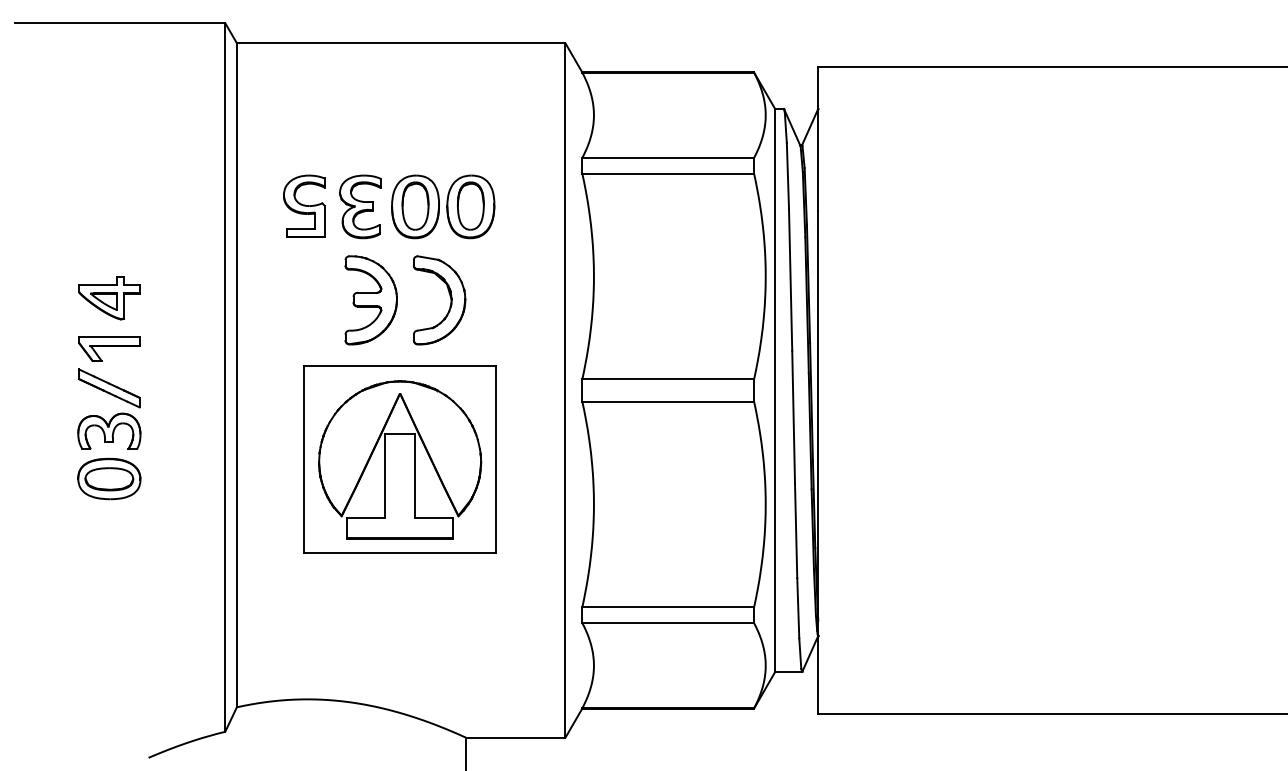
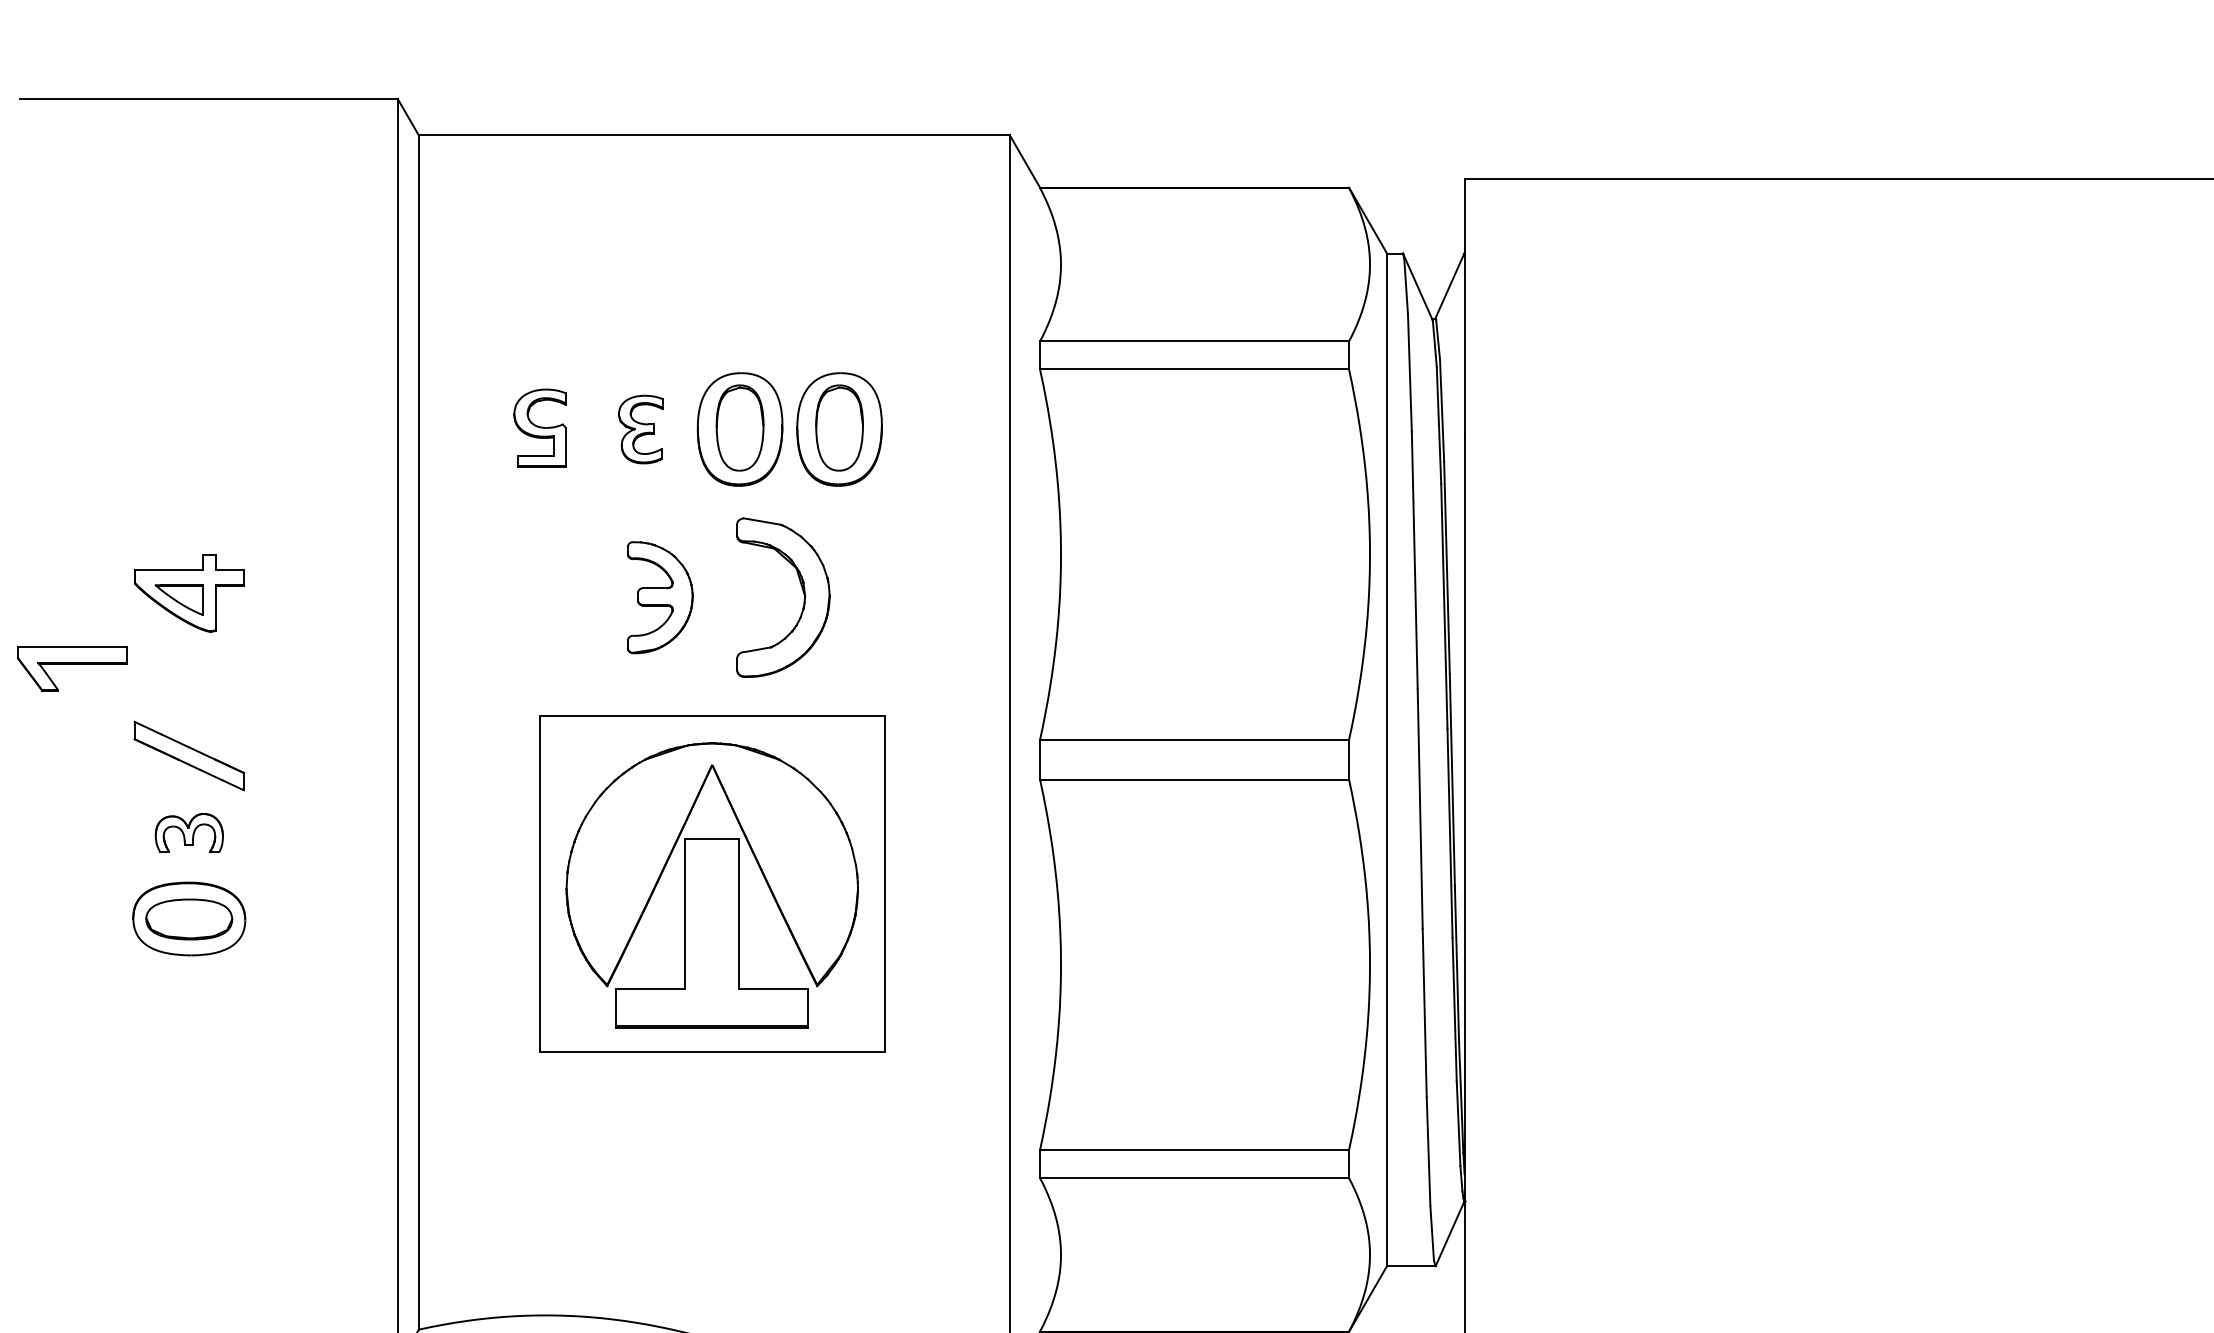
part: (304, 205) -> (540, 426), size x0.7
part: (360, 206) -> (641, 428), size x0.6
part: (370, 300) -> (659, 597), size x0.7
part: (109, 348) -> (72, 668), moved
part: (109, 430) -> (189, 831), size x0.6

